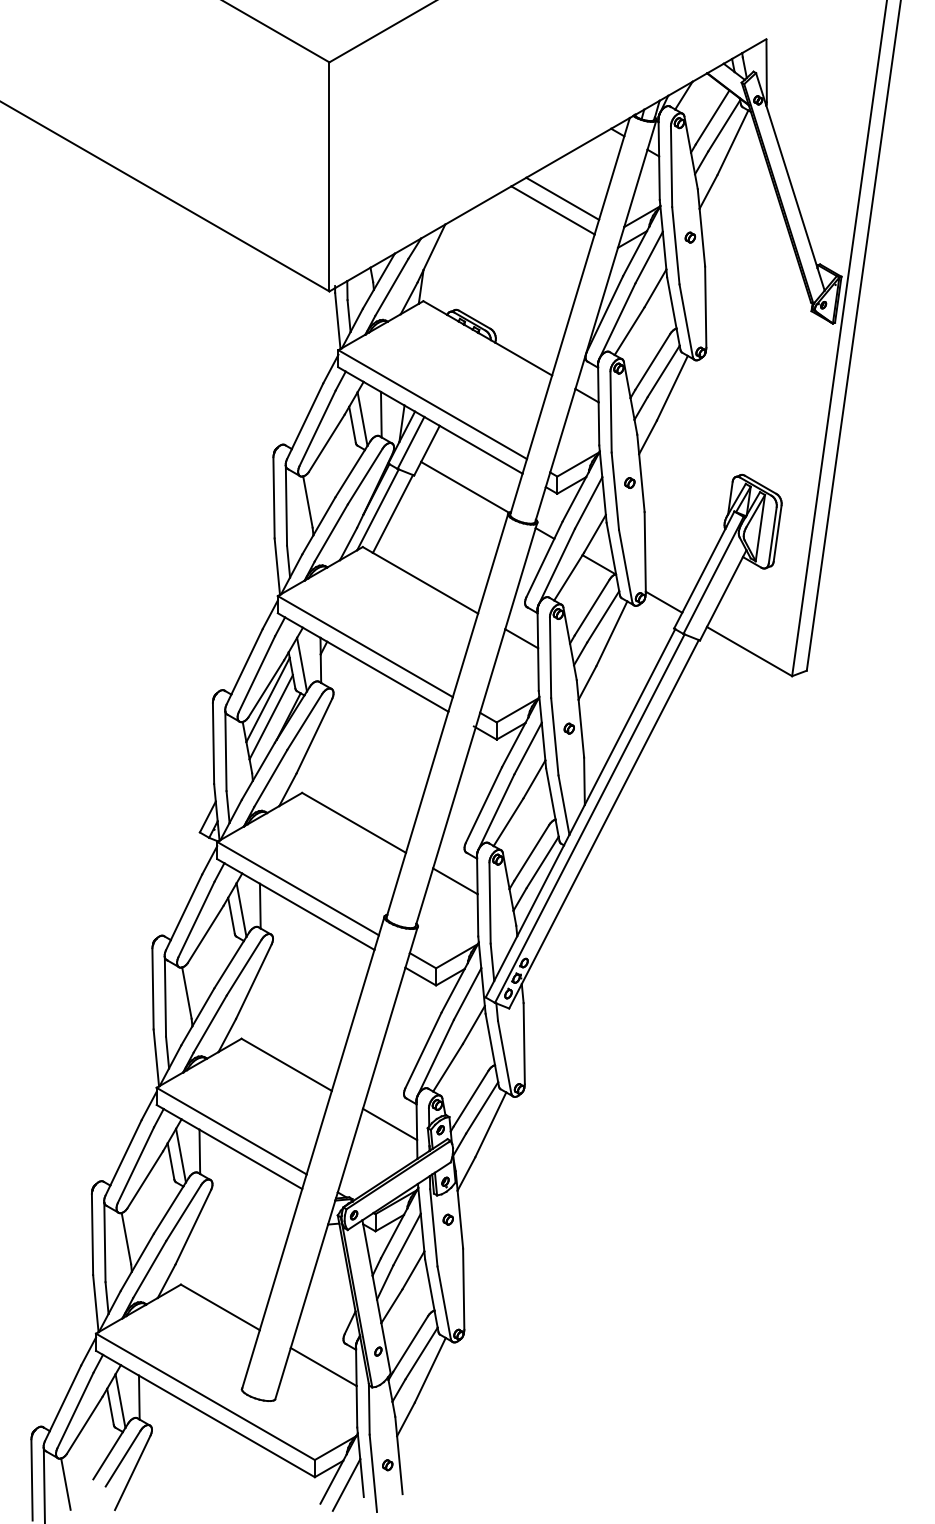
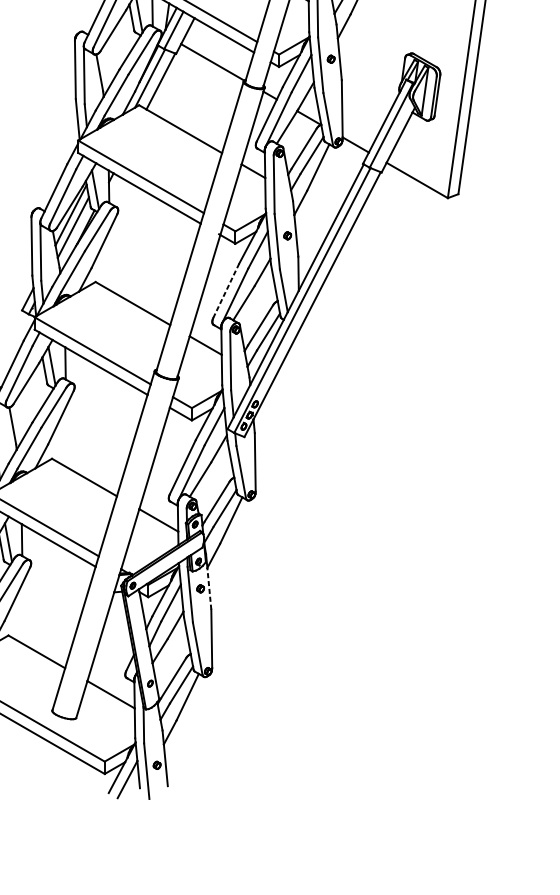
line: (484, 804) -> (226, 290), solid -> dashed
line: (460, 1219) -> (209, 588), solid -> dashed

